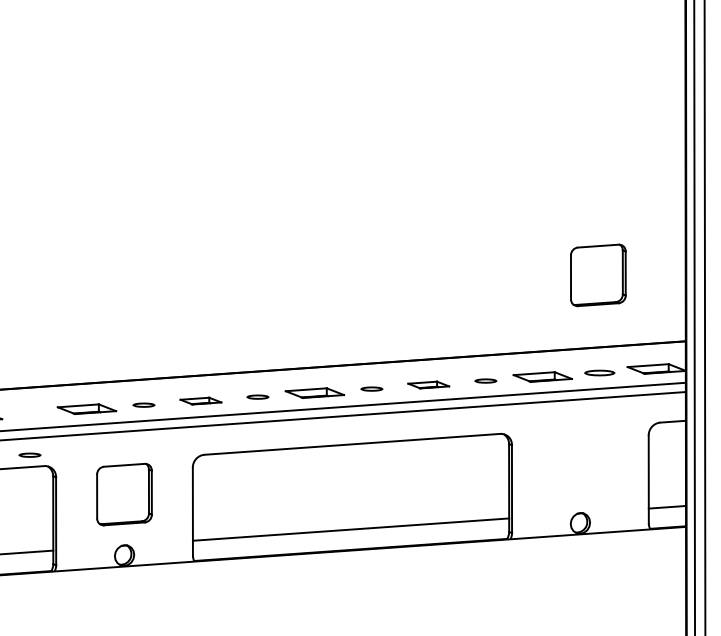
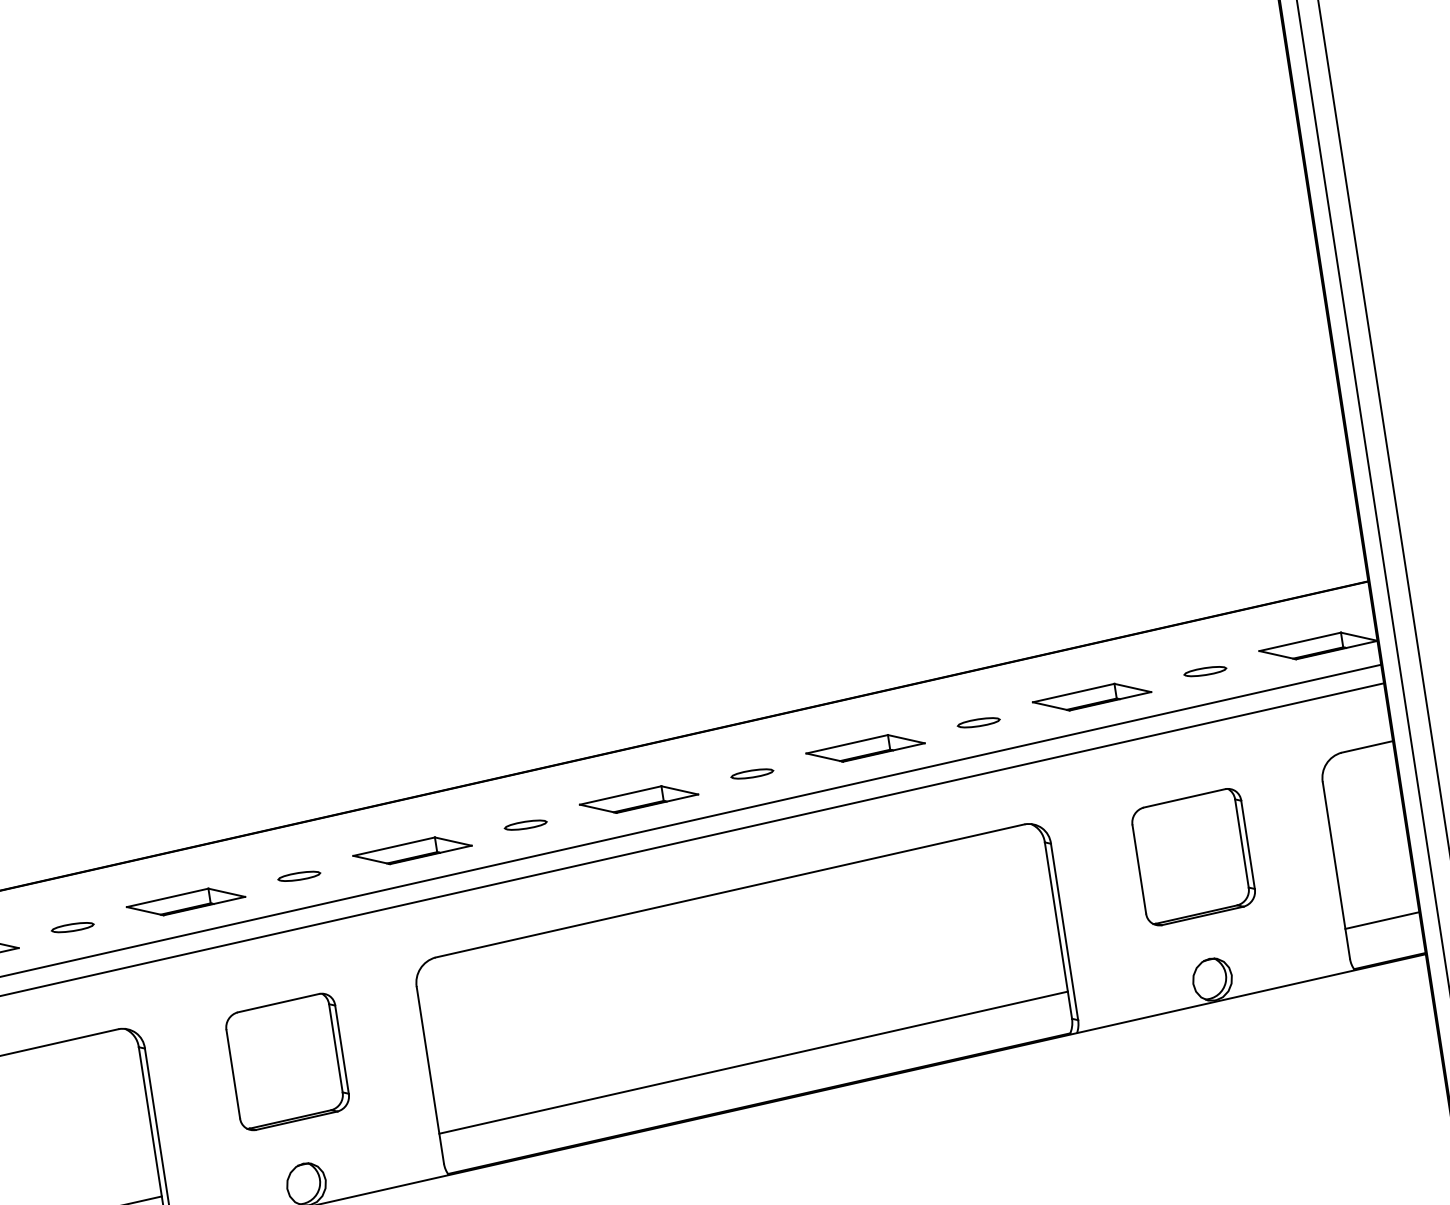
part: (598, 275) -> (1193, 857), moved
part: (599, 372) -> (1204, 670), size x0.71
part: (428, 384) -> (864, 747), size x1.43
part: (200, 400) -> (411, 849), size x1.43
part: (29, 454) -> (71, 926), moved

